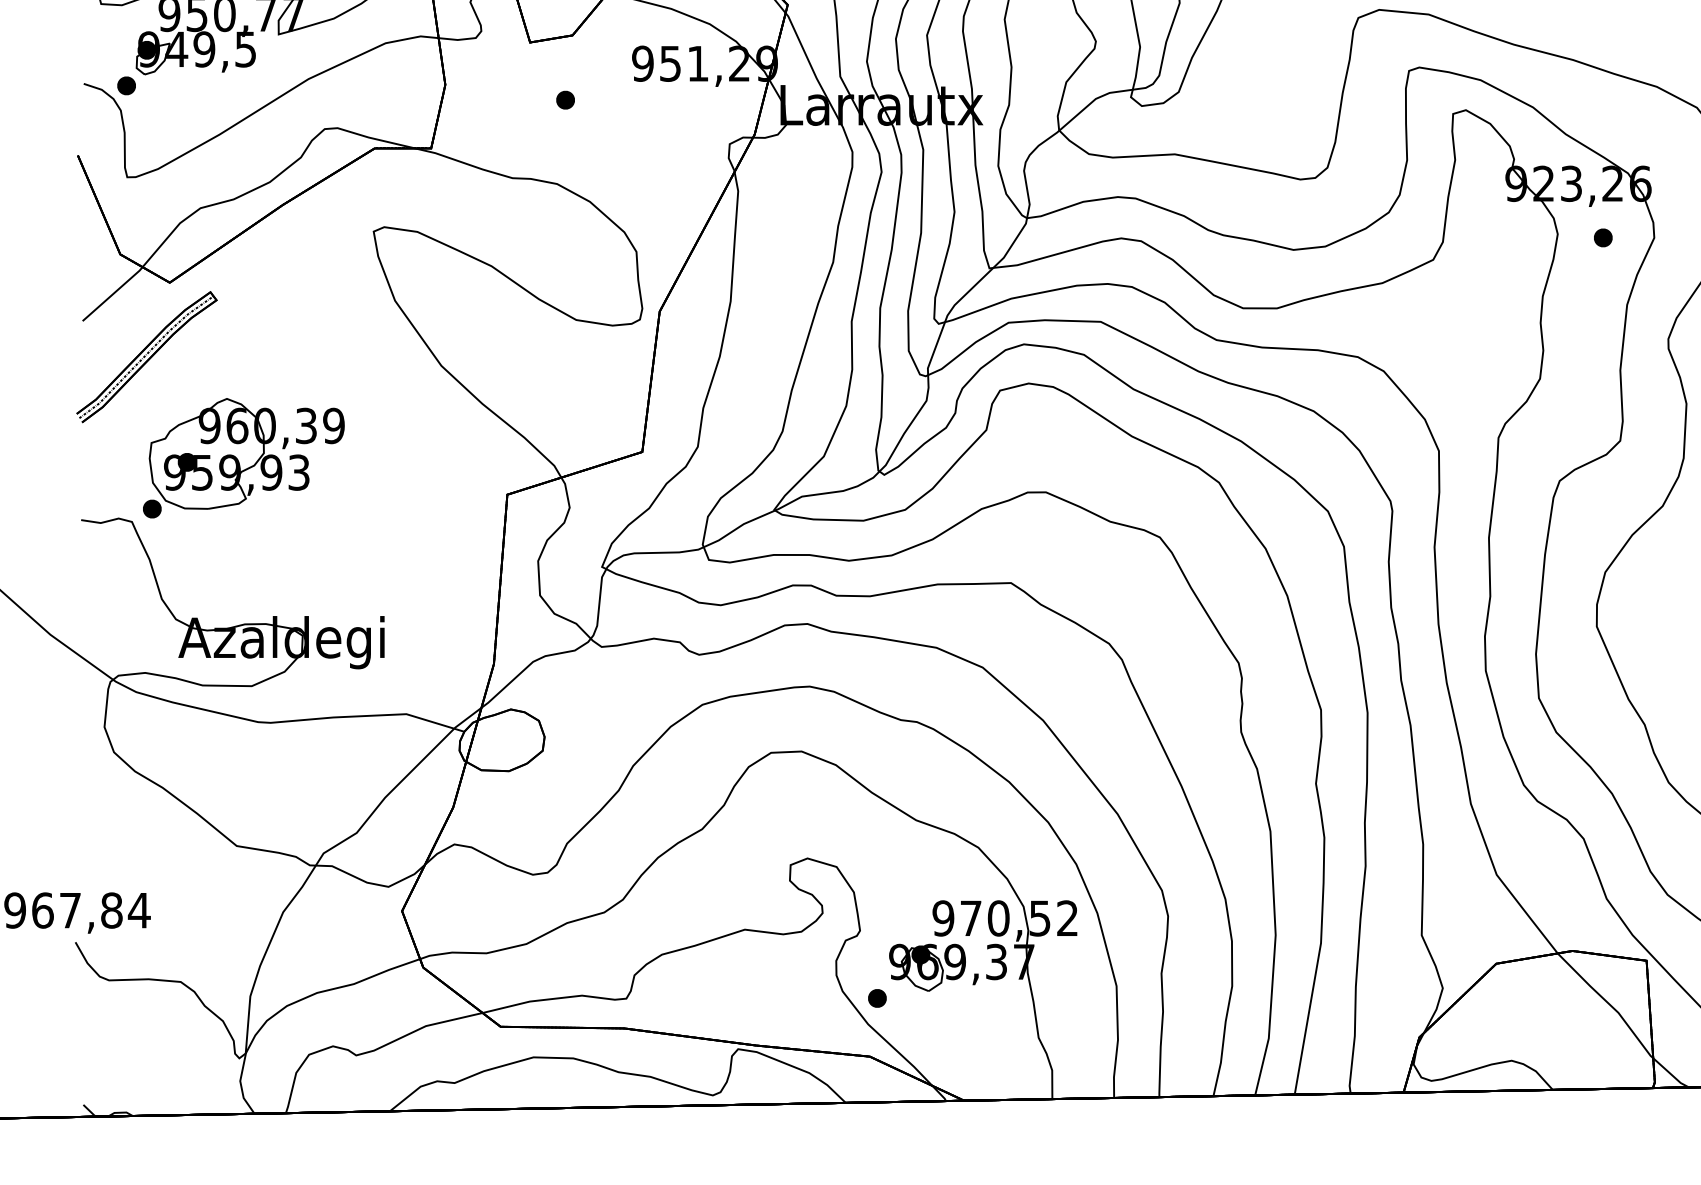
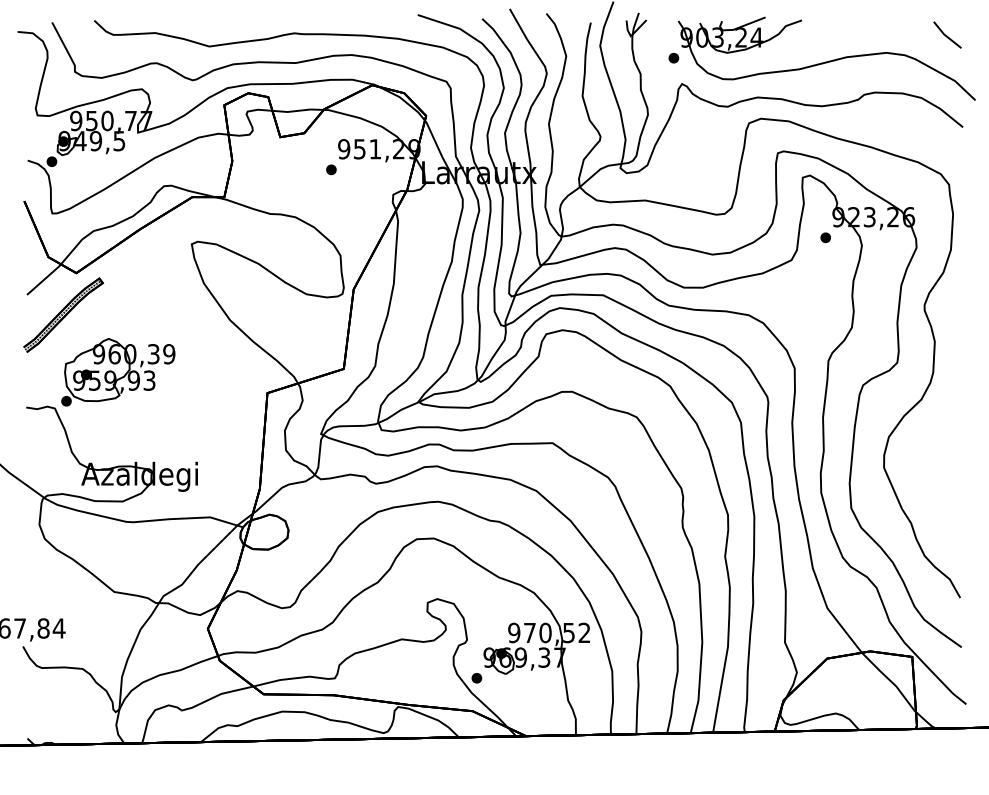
part: (565, 99) -> (331, 169), moved
part: (1602, 237) -> (825, 237), moved

